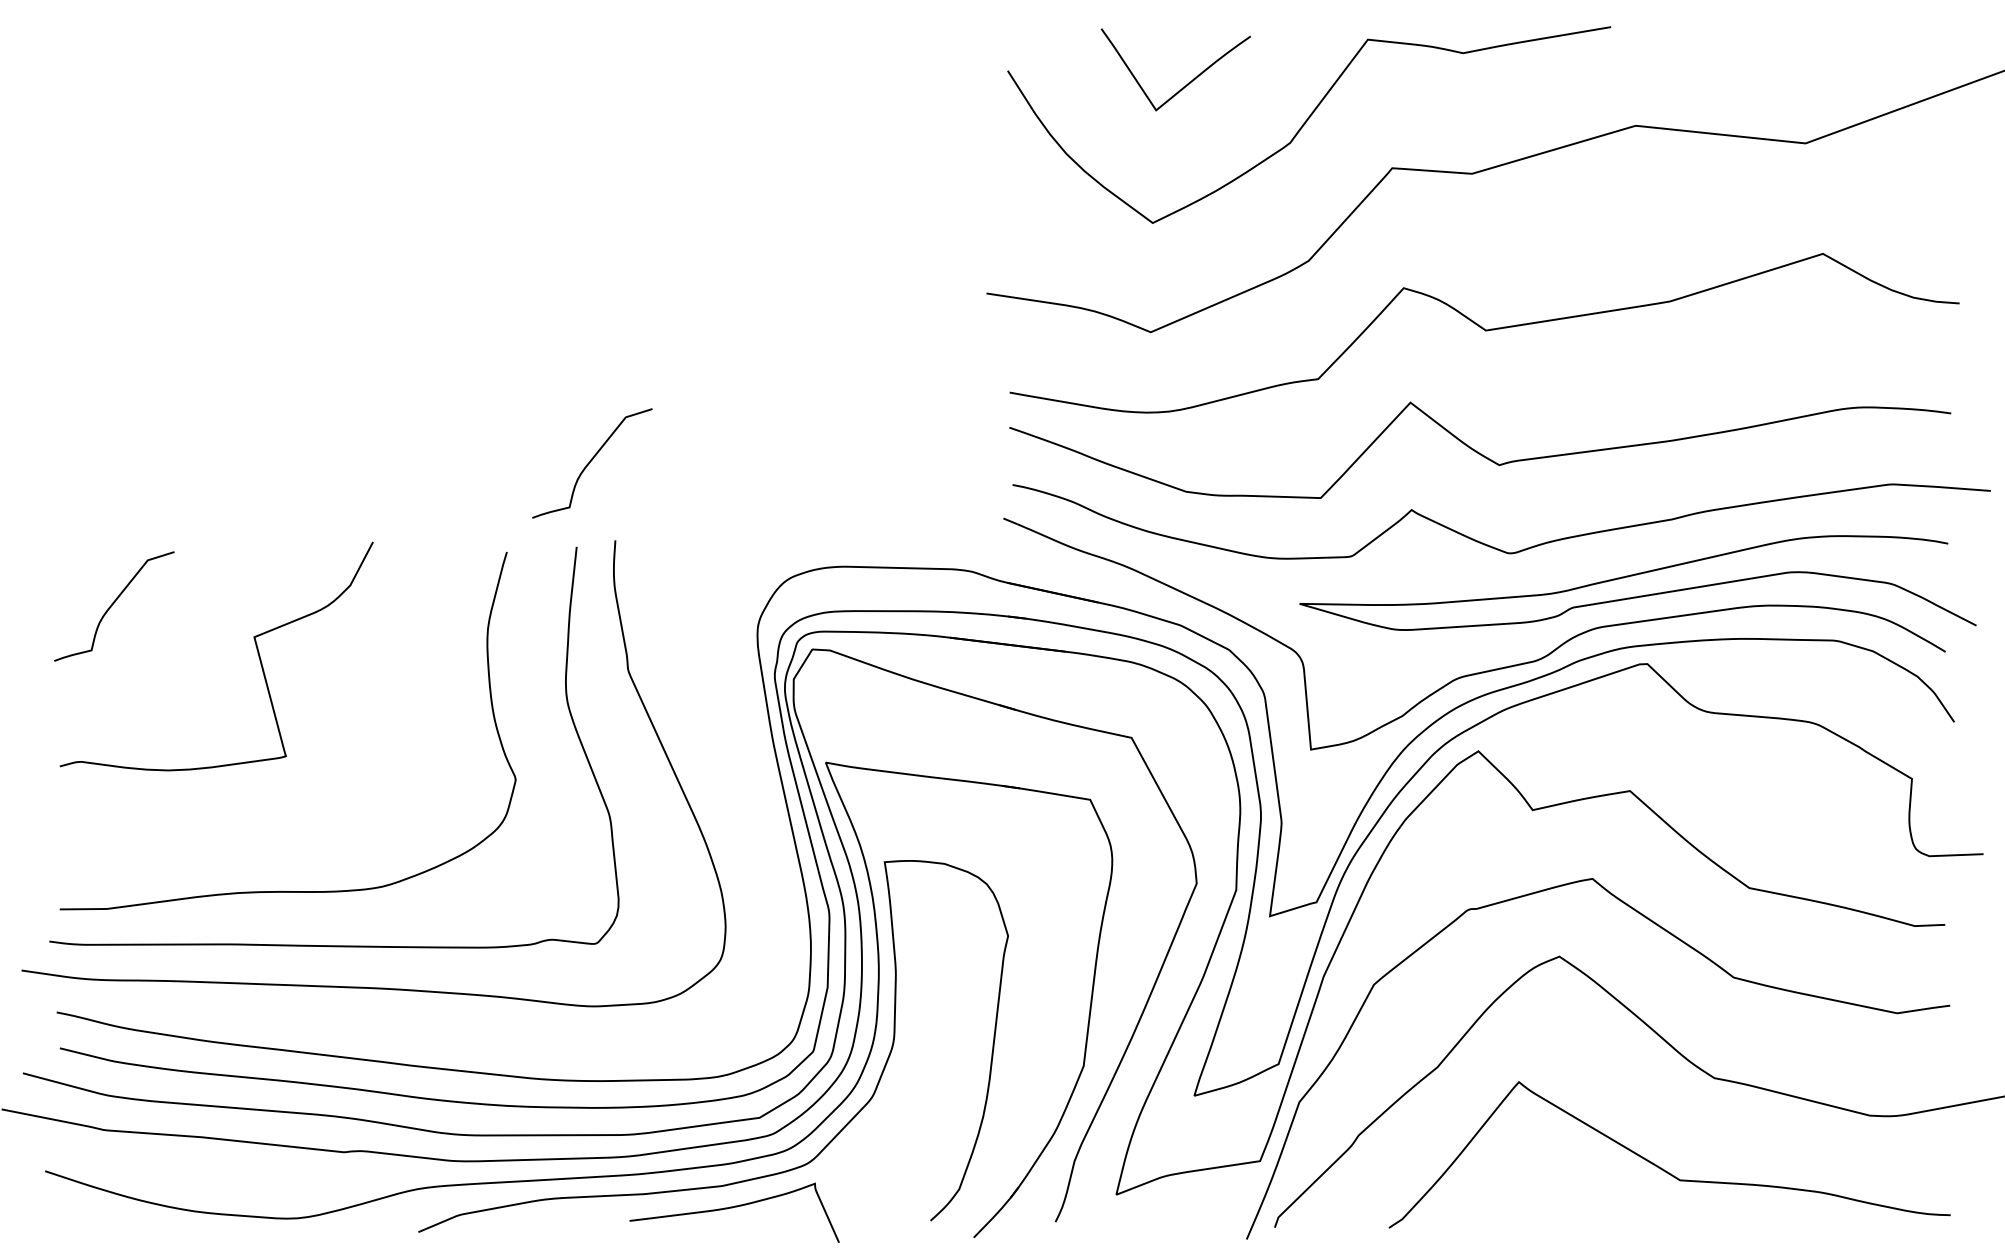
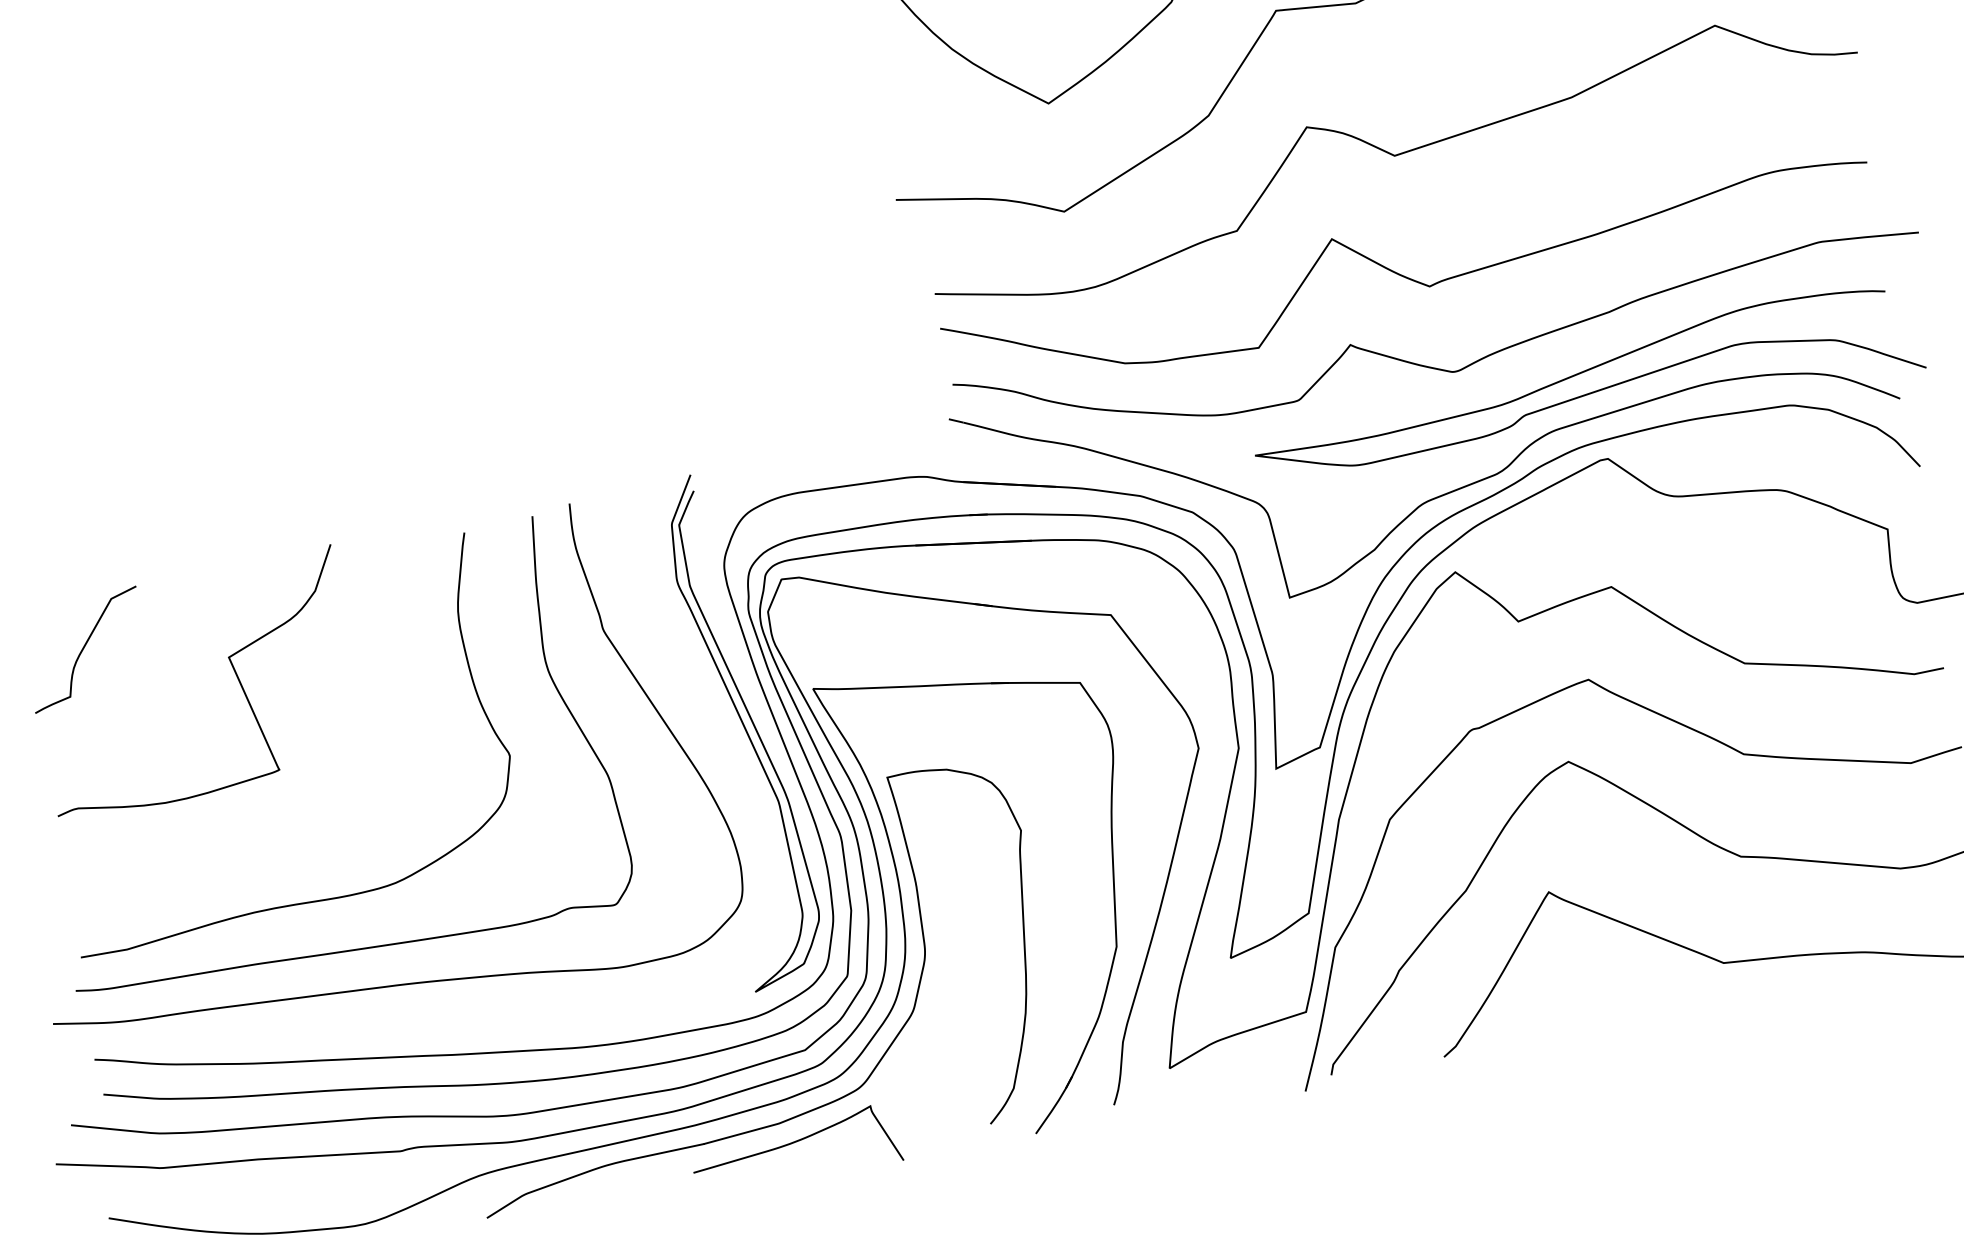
curve: (591, 461) -> (533, 429), removed
curve: (752, 792) -> (745, 730), added

